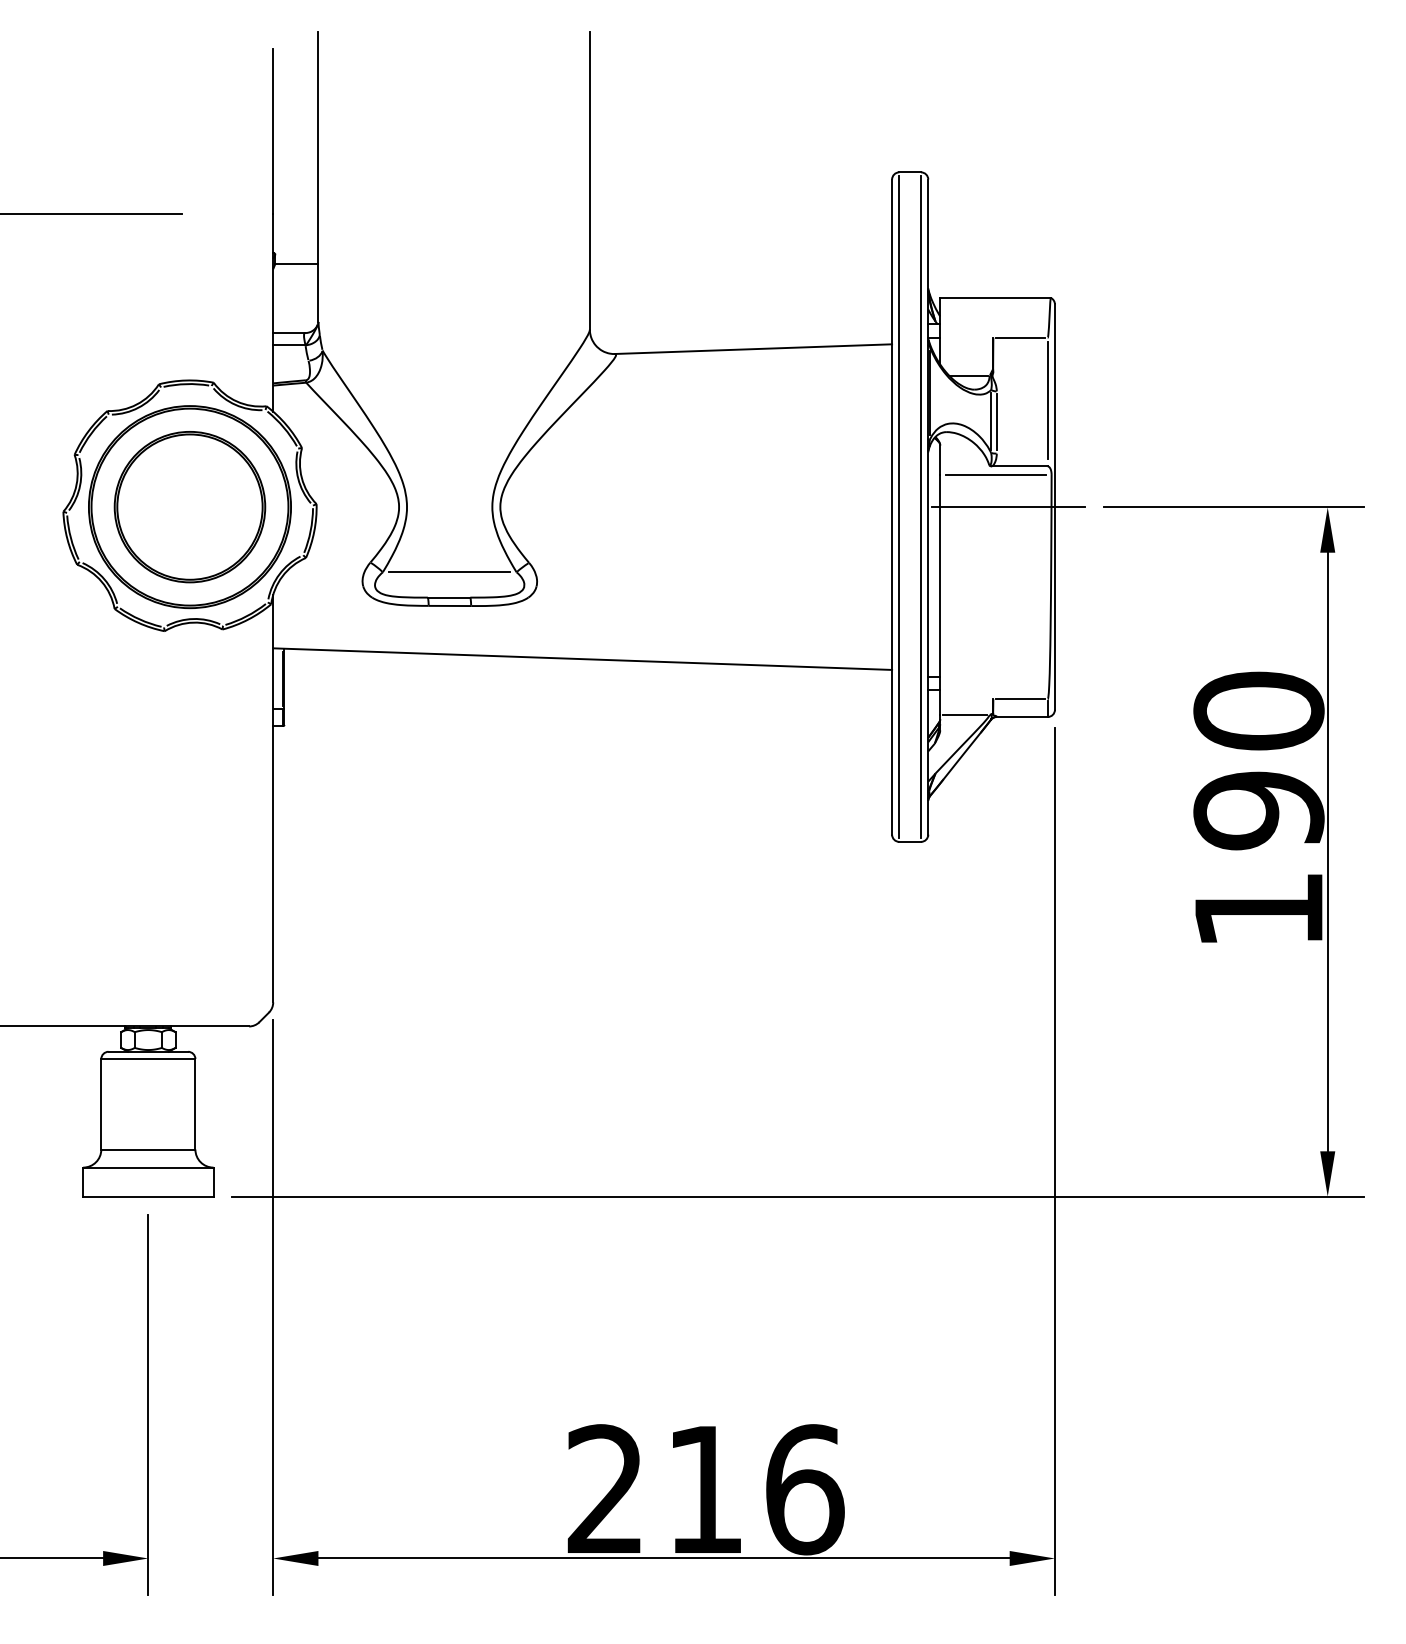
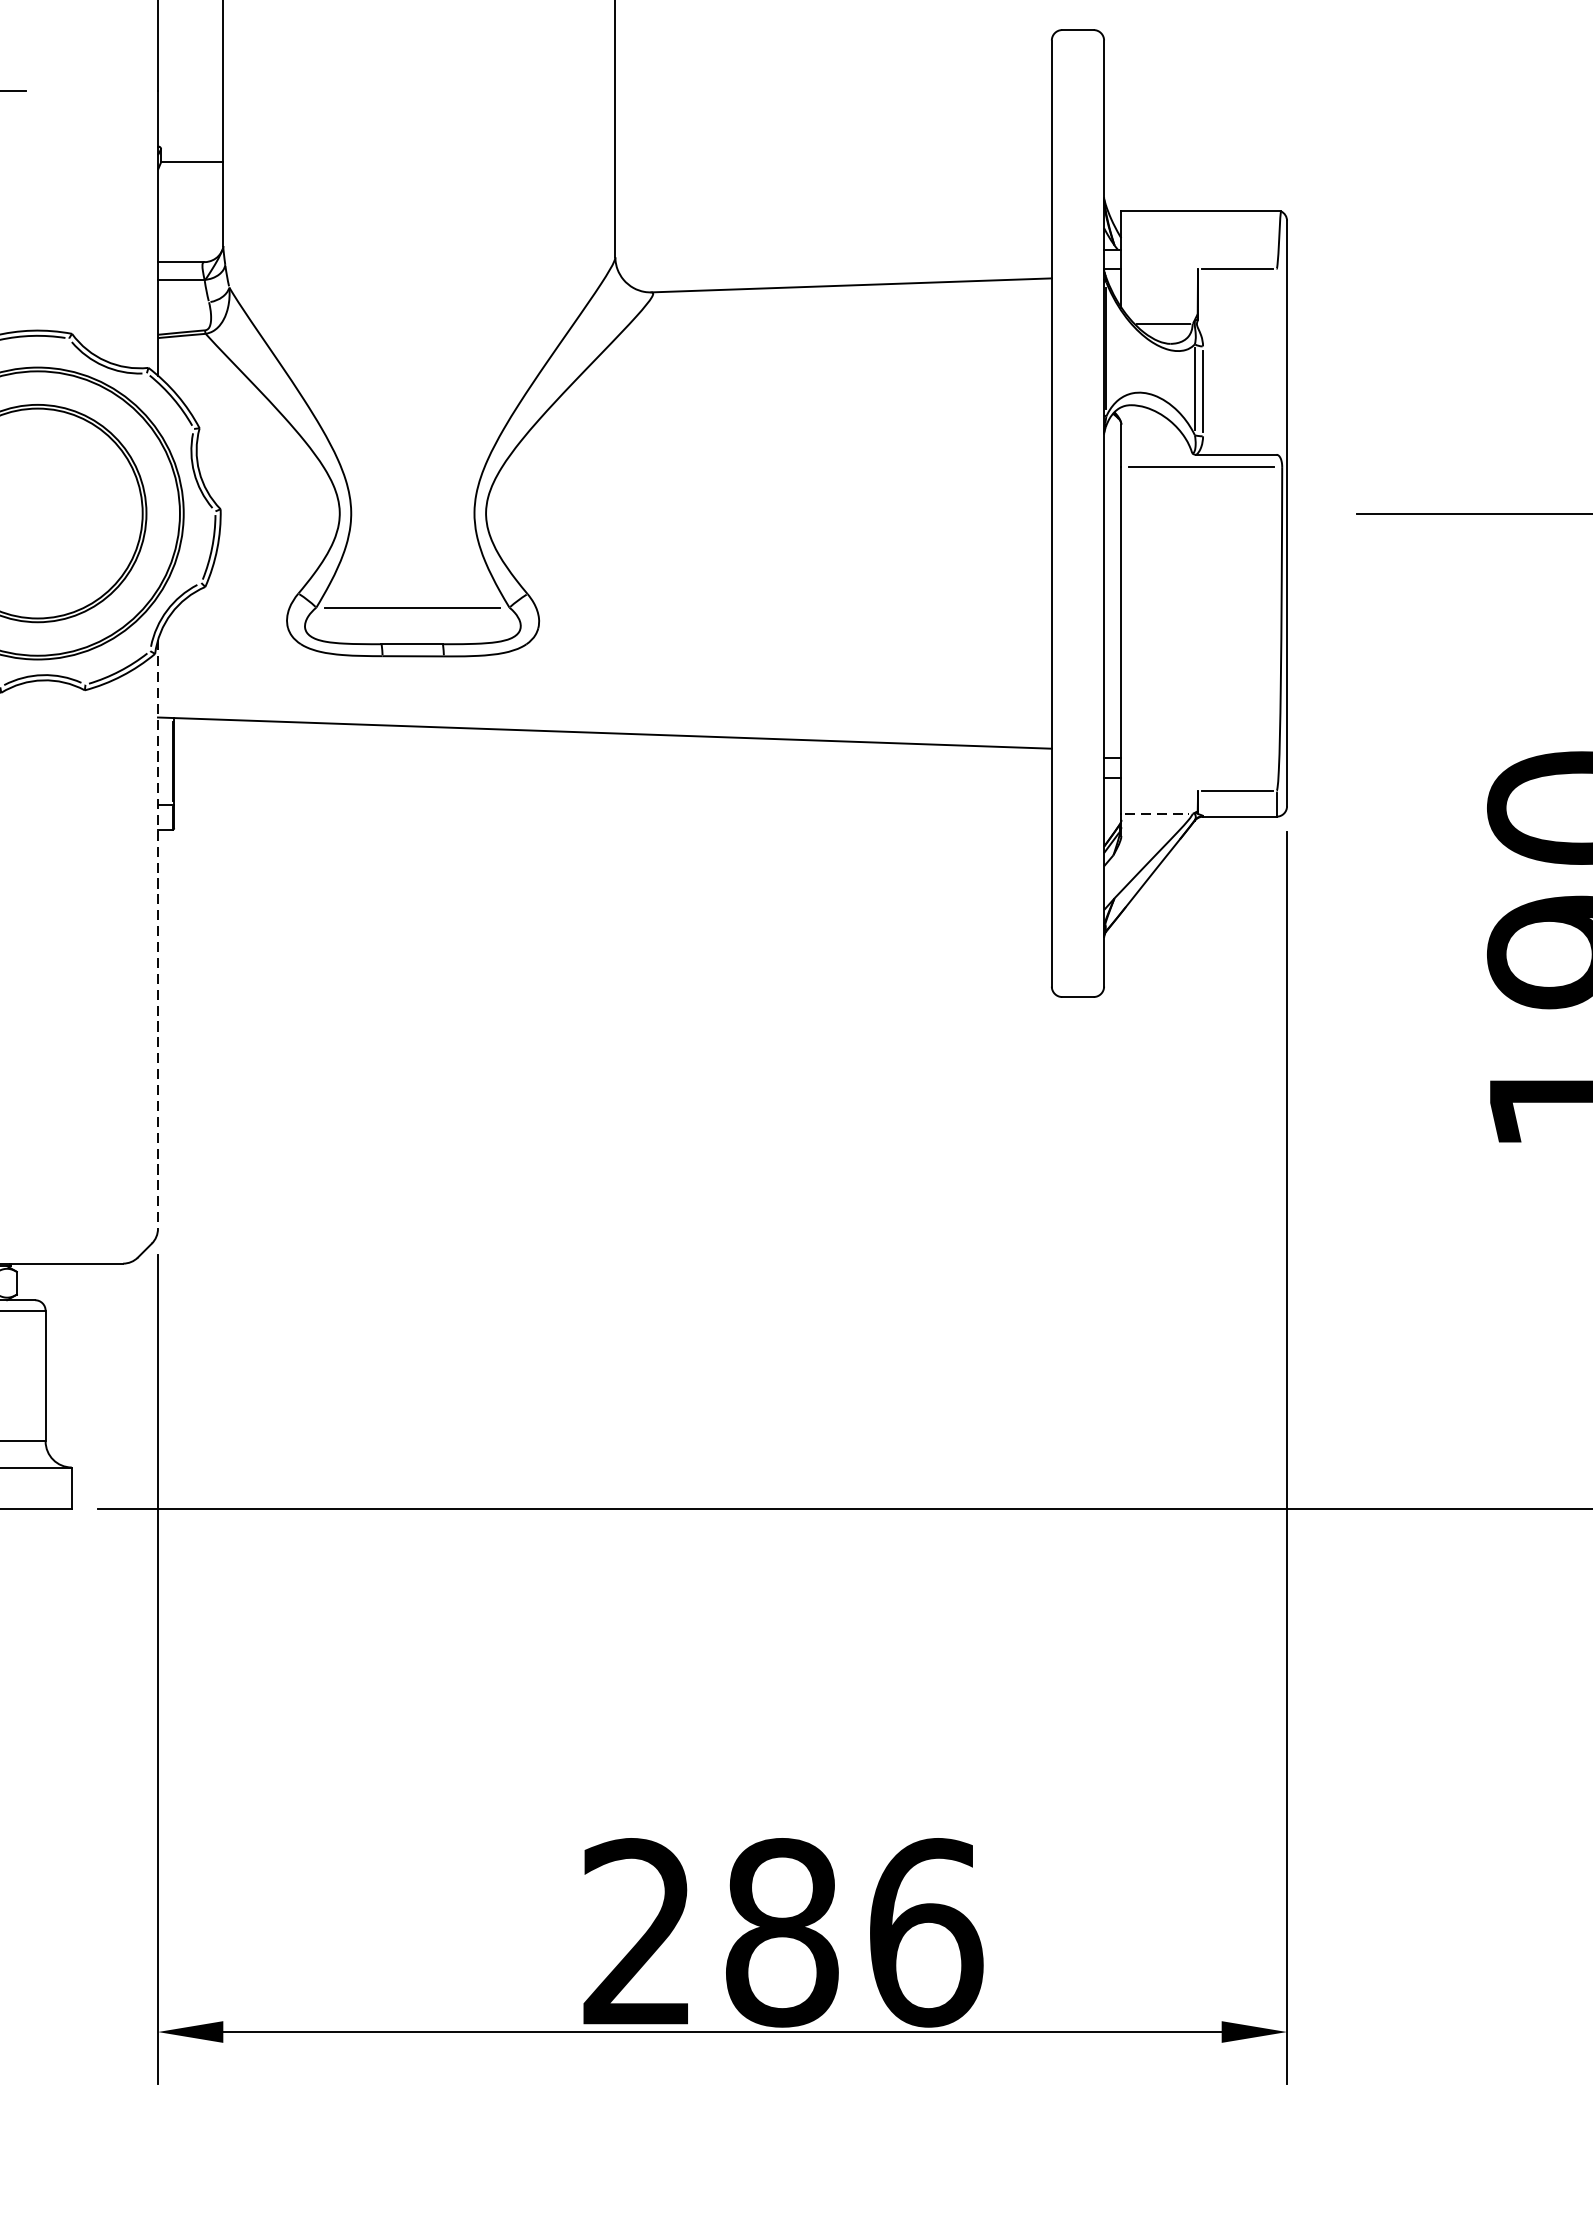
line: (1047, 400) -> (1276, 359), removed
line: (899, 506) -> (1062, 512), removed
line: (921, 506) -> (1094, 512), removed
line: (1008, 507) -> (1219, 514), removed
line: (965, 714) -> (1157, 813), solid -> dashed
line: (273, 798) -> (158, 934), solid -> dashed
text: (705, 1489) -> (782, 1932), 216 -> 286

